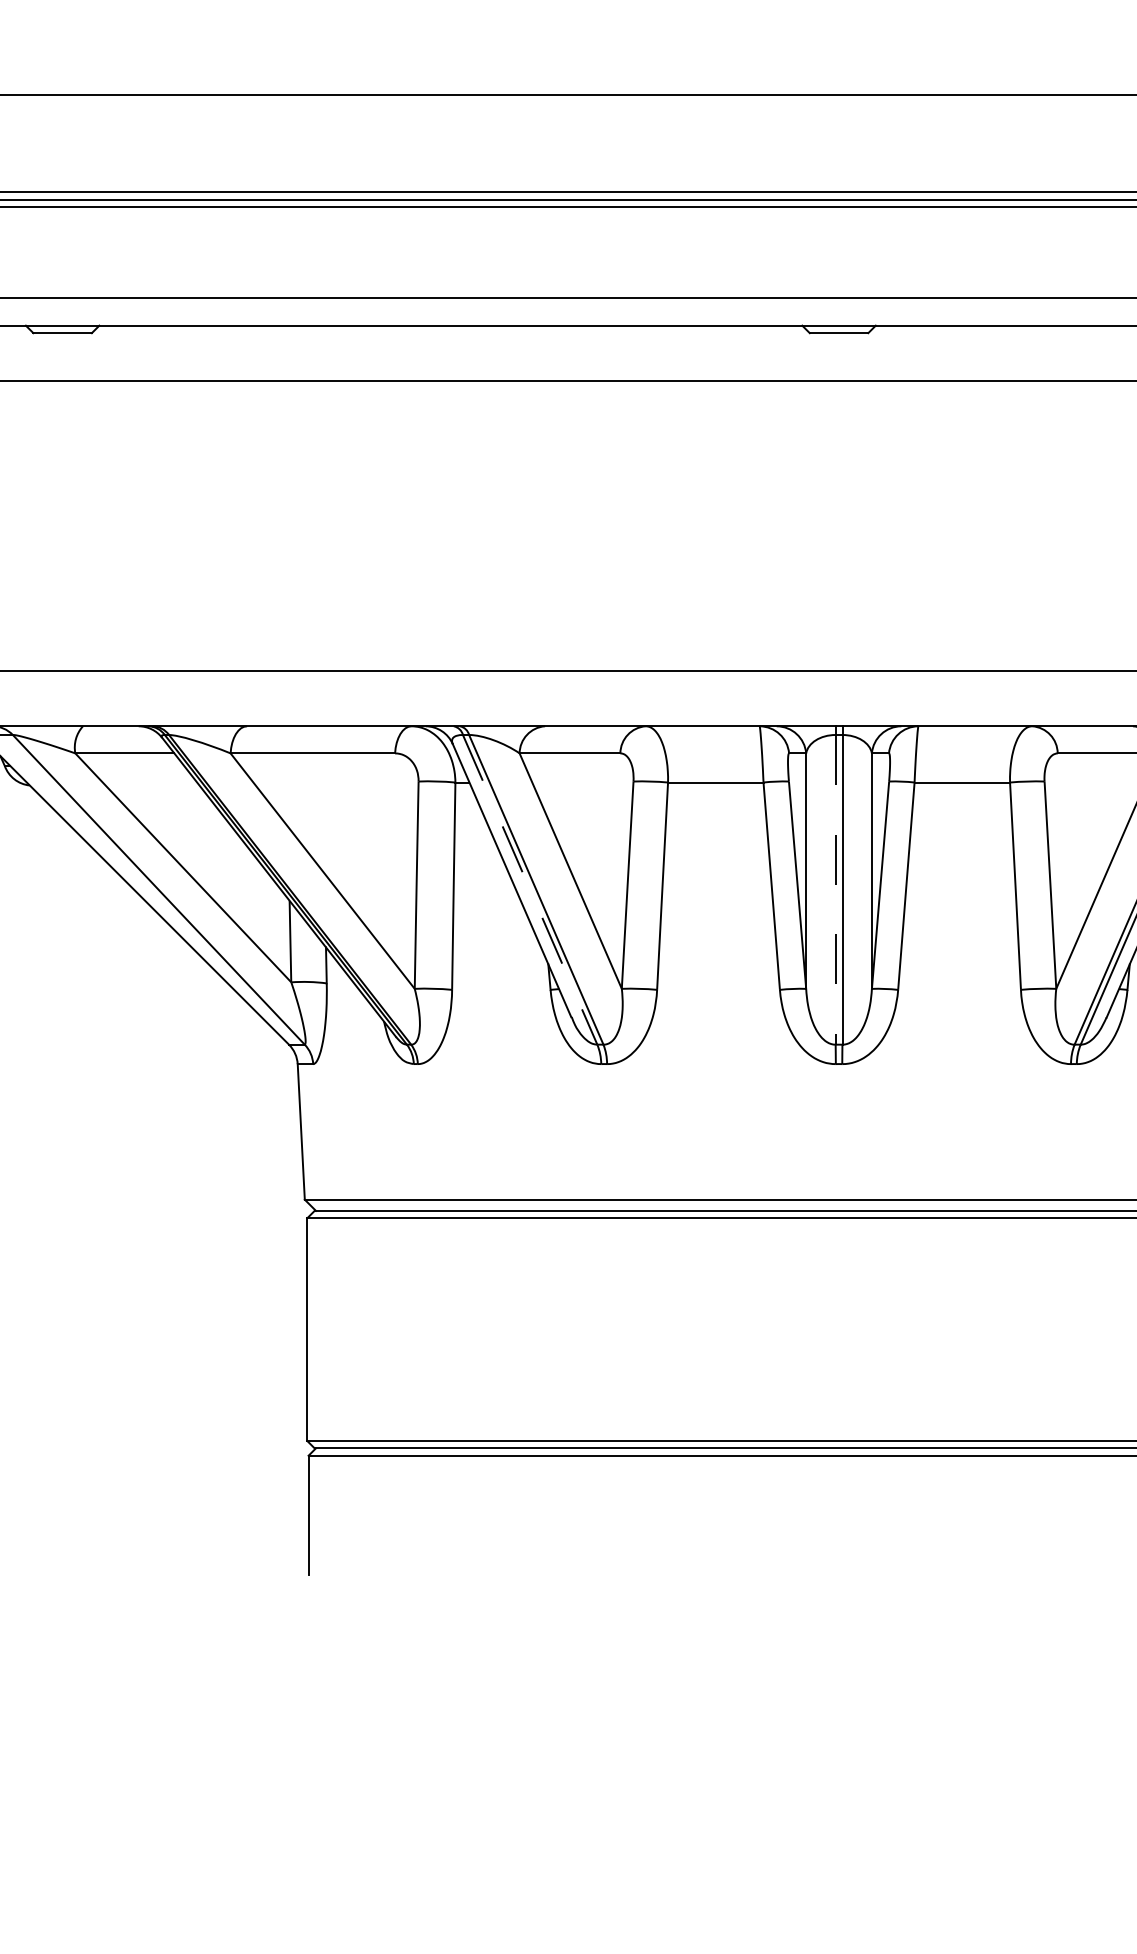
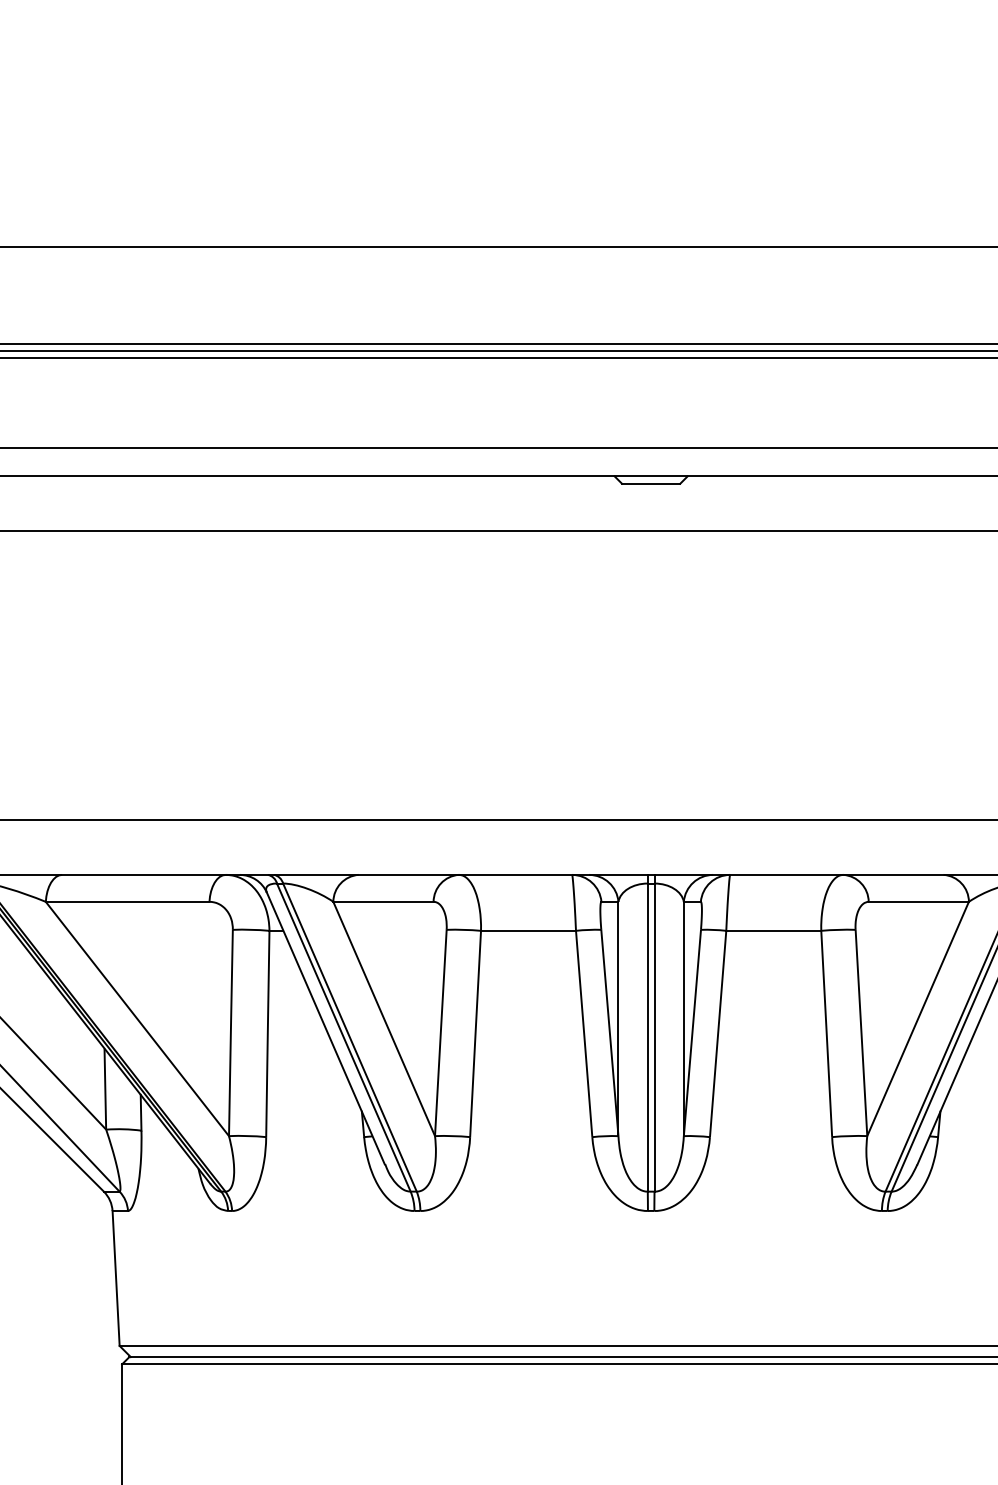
line: (530, 889) -> (344, 1037), dashed -> solid
line: (835, 889) -> (647, 1037), dashed -> solid

